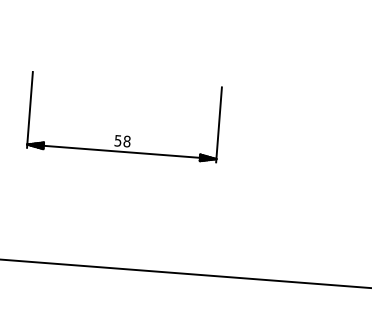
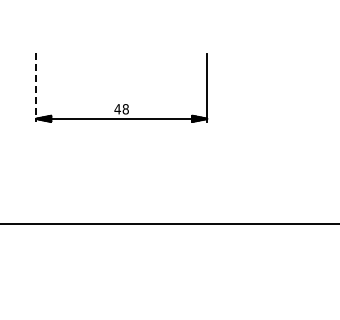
line: (29, 110) -> (36, 88), solid -> dashed
text: (117, 141) -> (117, 109), 58 -> 48

